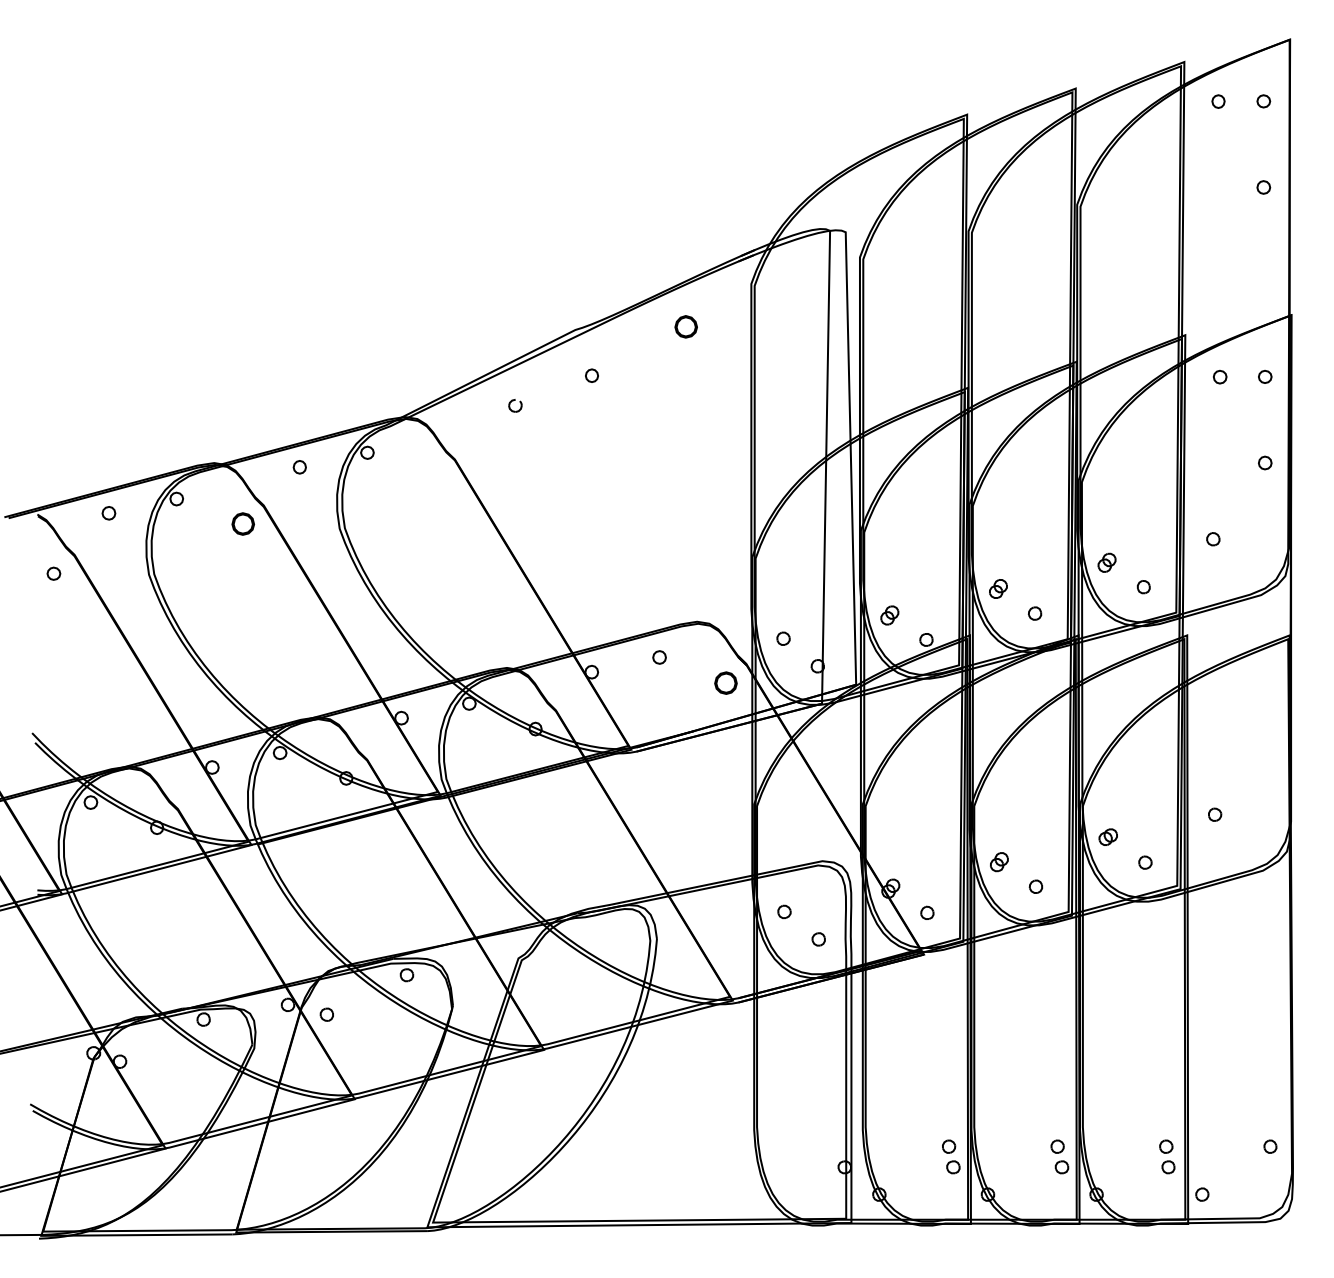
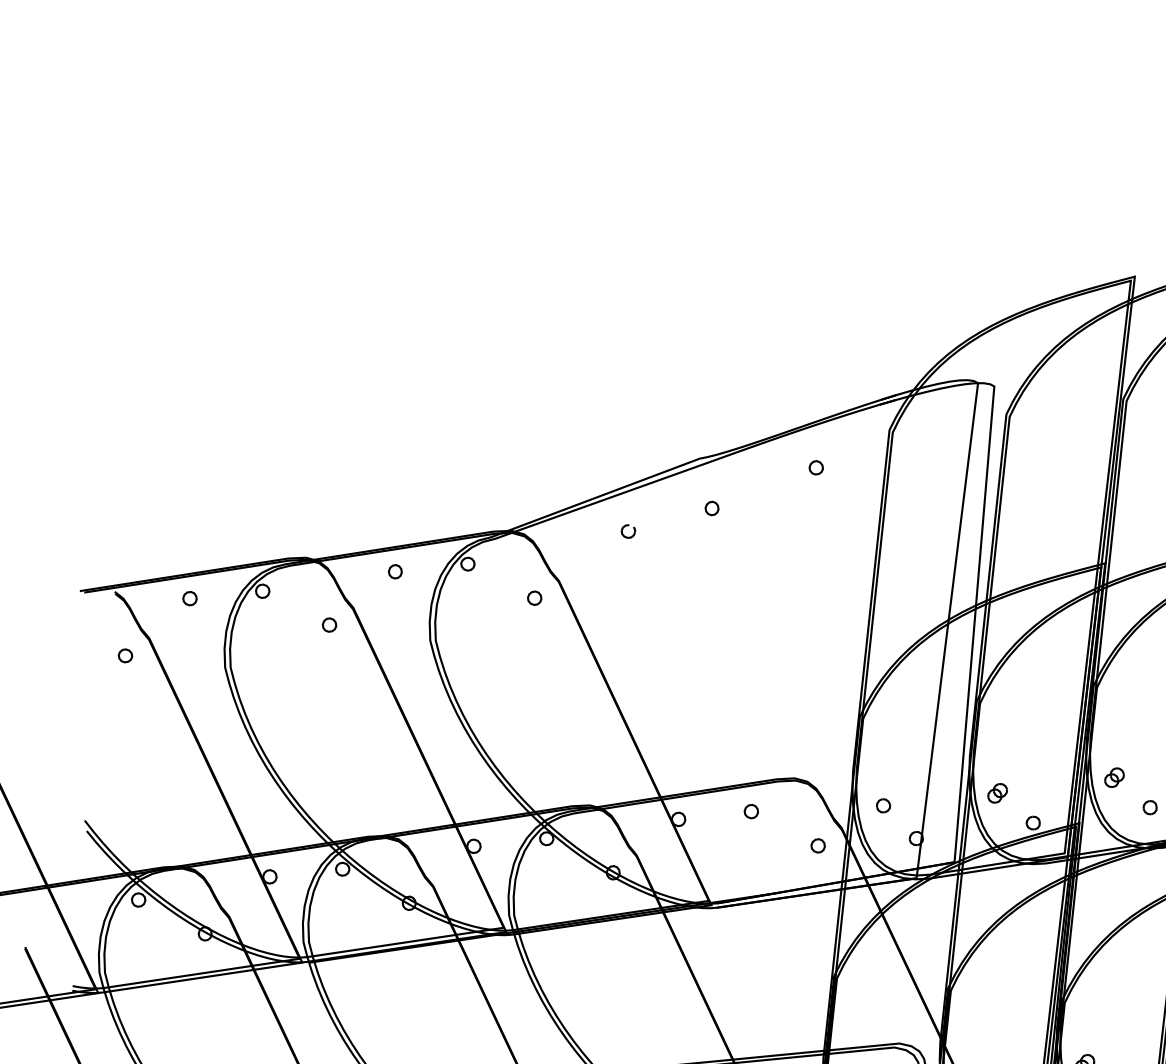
part: (685, 326) -> (815, 467), size x0.62
part: (433, 478) -> (534, 598), added
part: (242, 524) -> (328, 625), size x0.62
part: (725, 682) -> (817, 845), size x0.62

